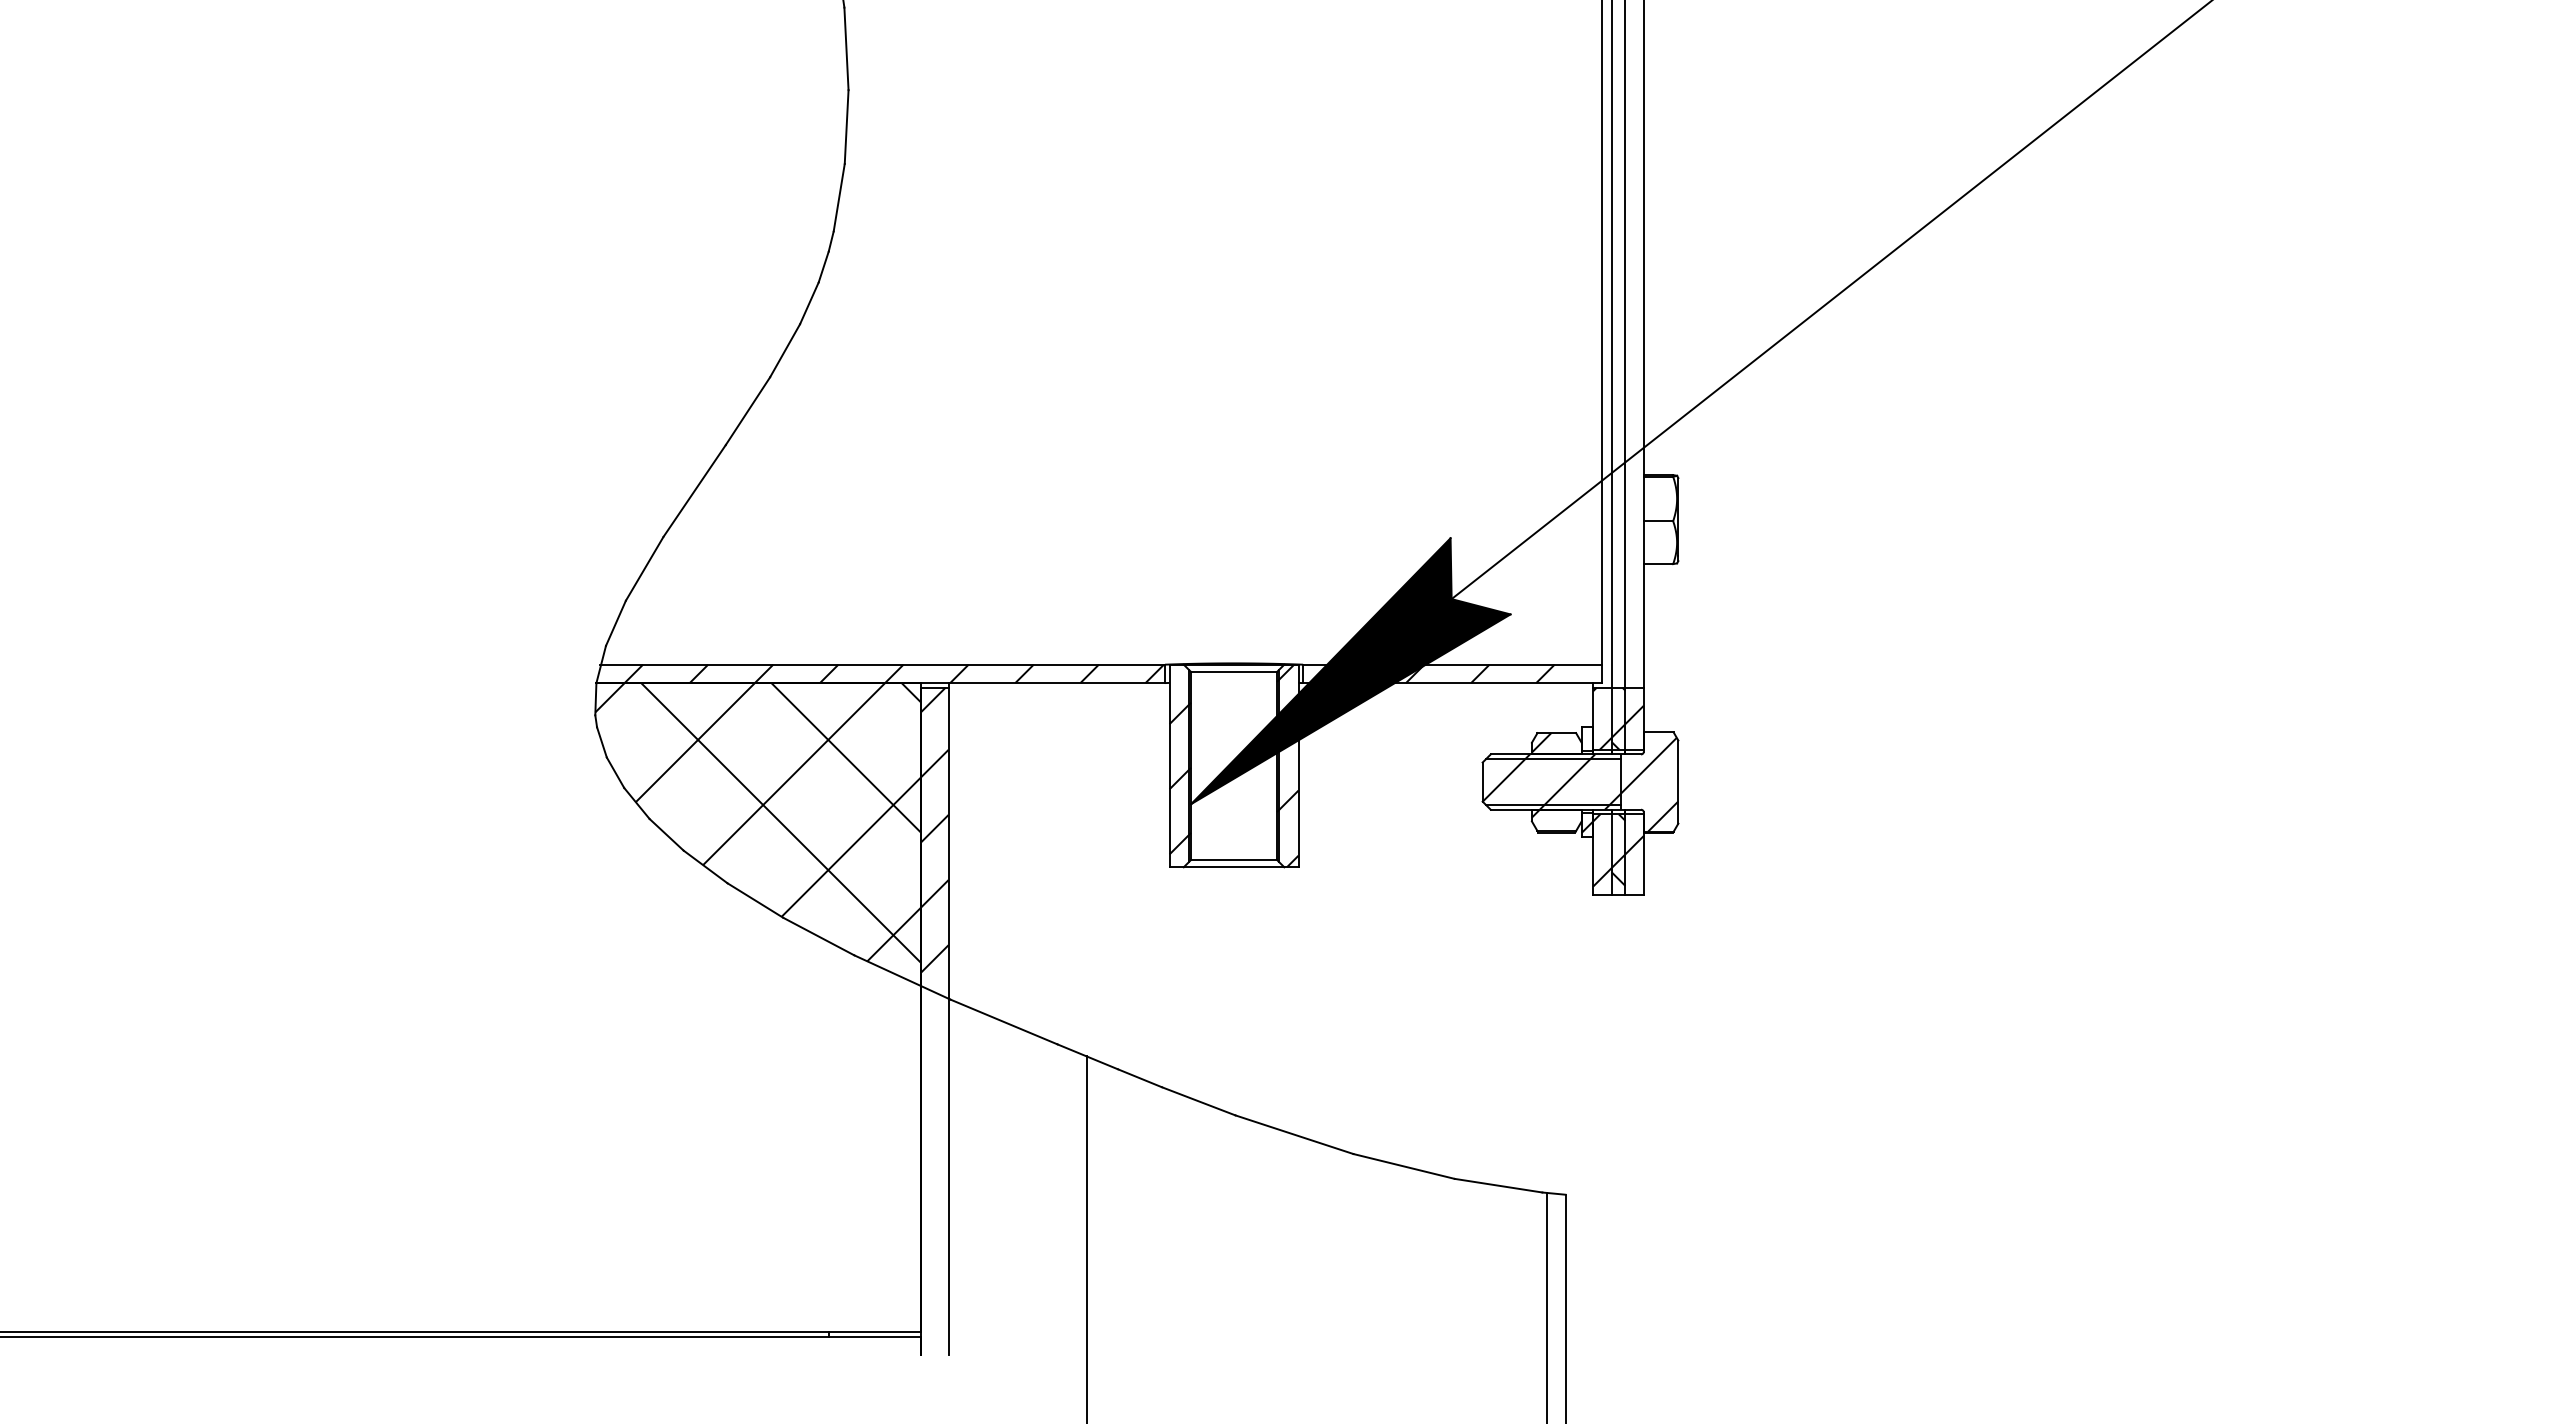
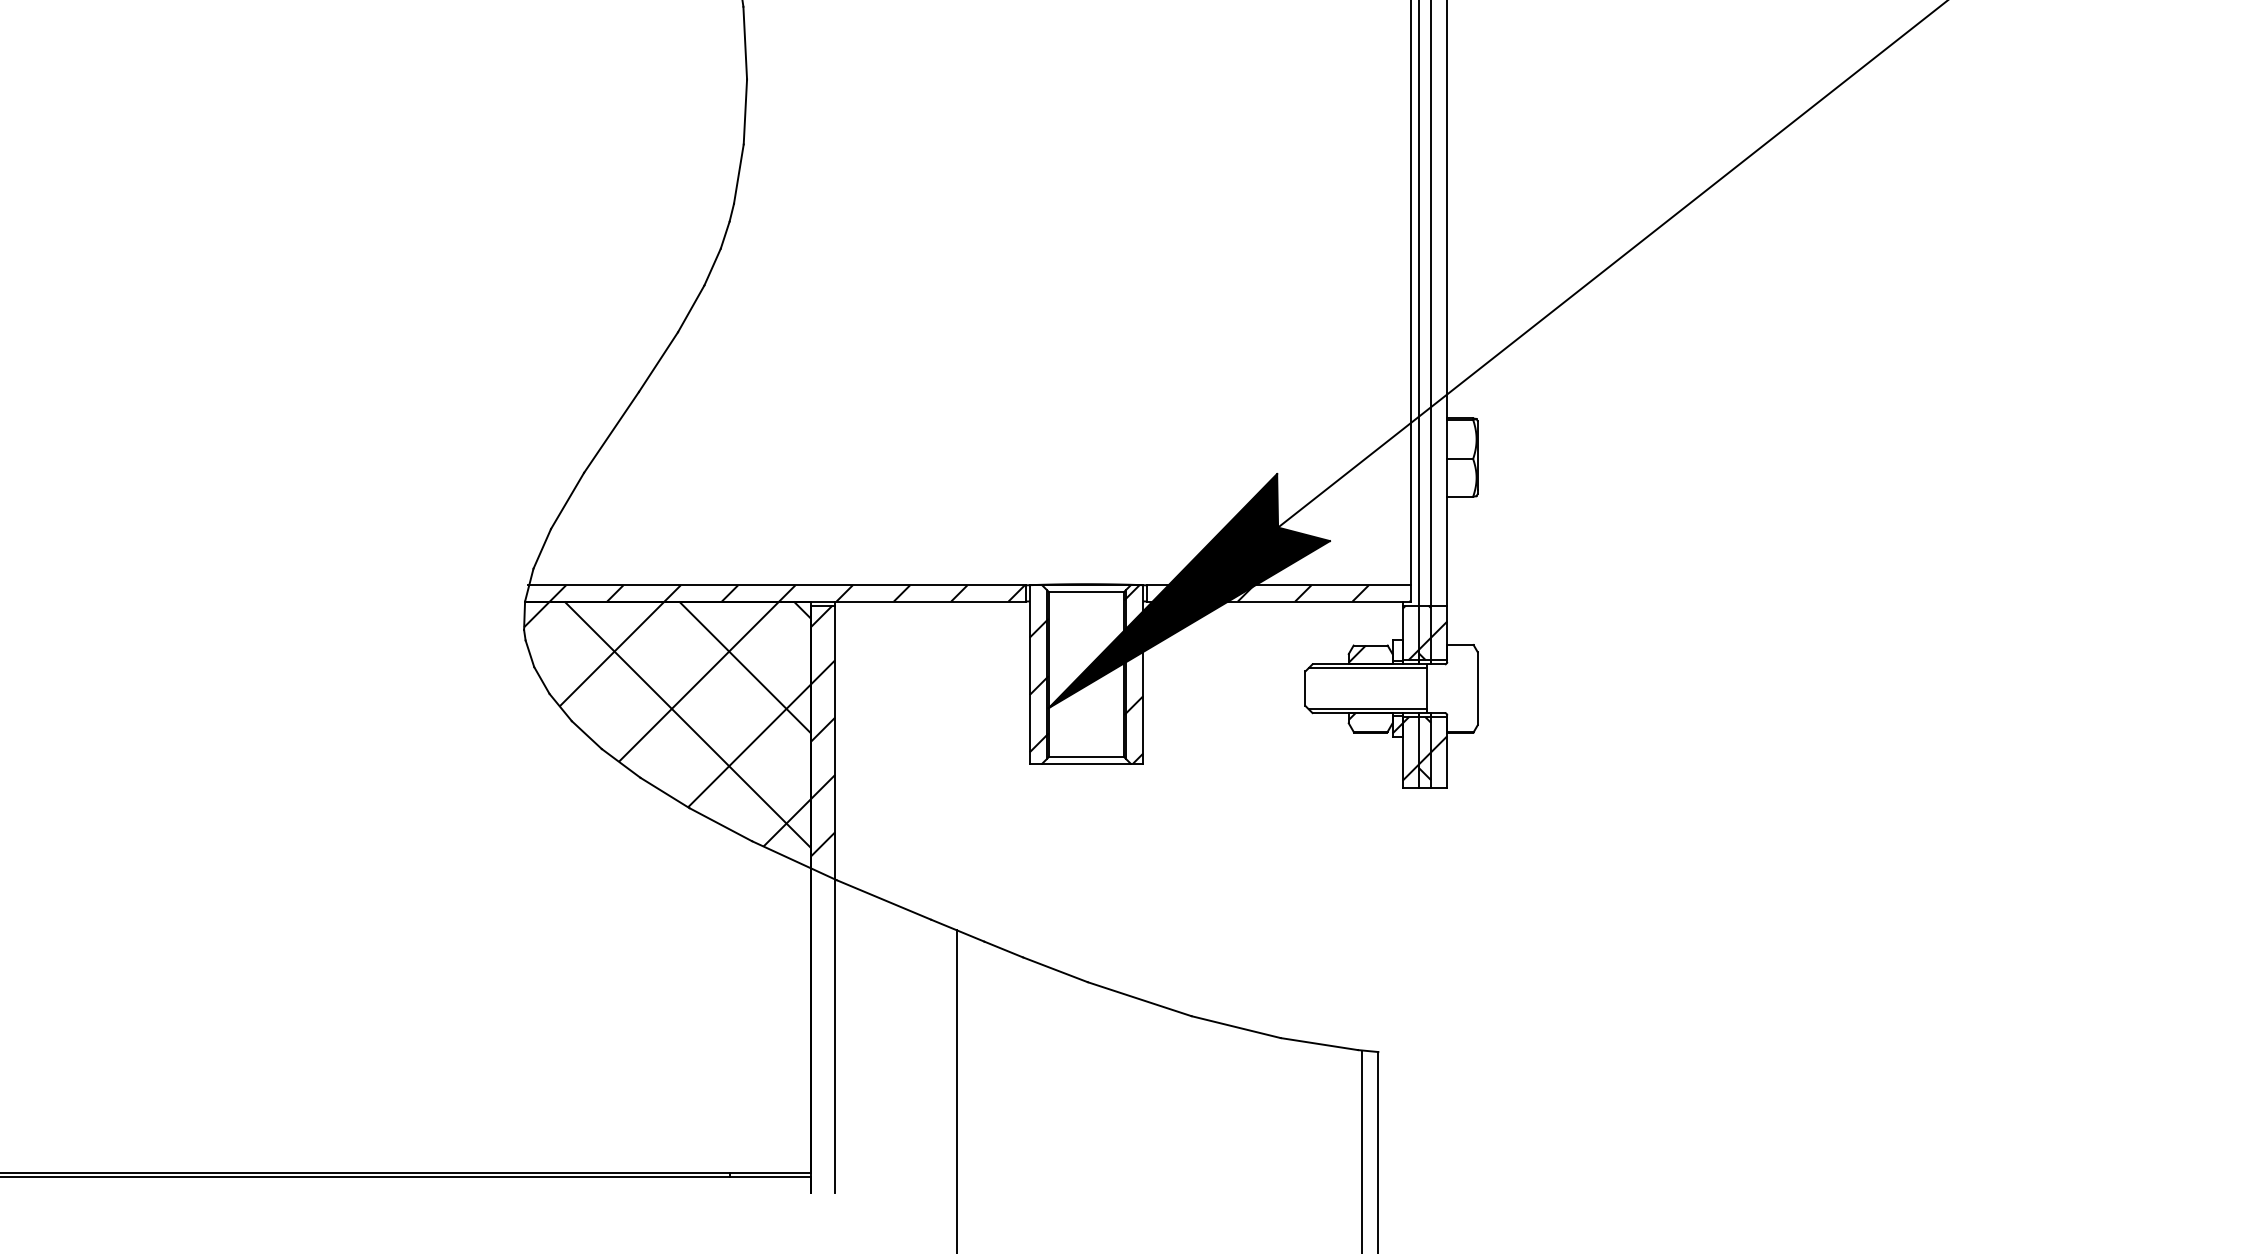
hatch: (1580, 784) -> (1391, 690), removed

